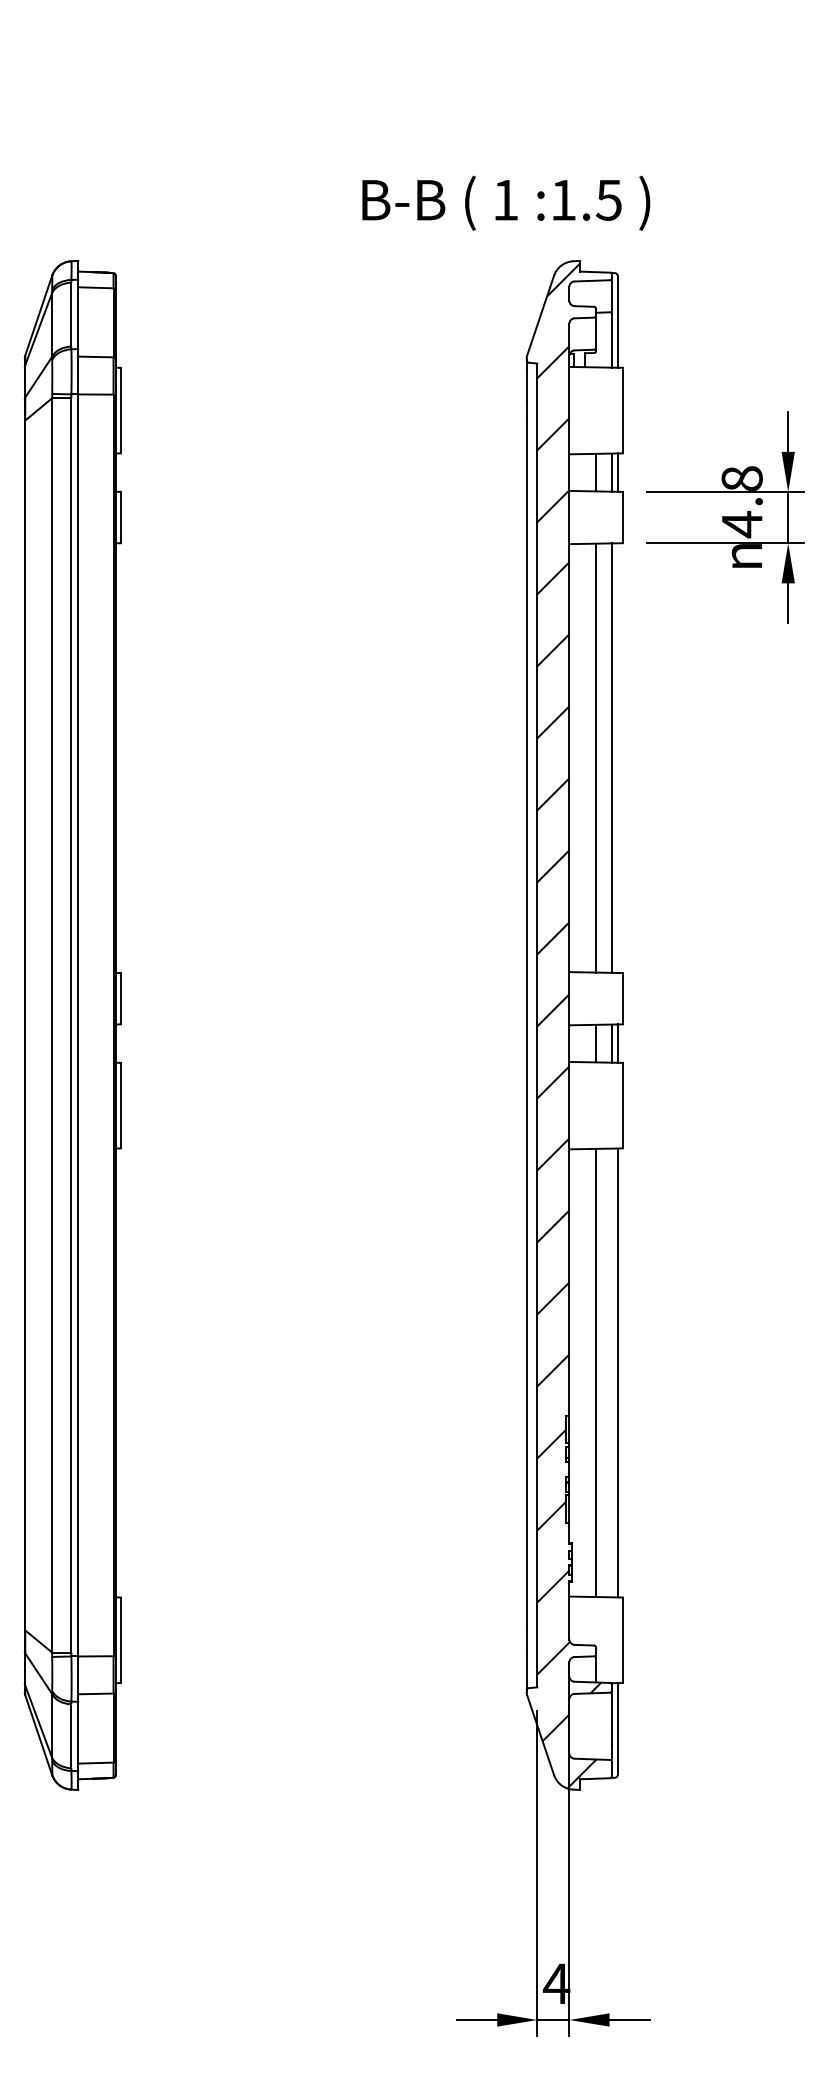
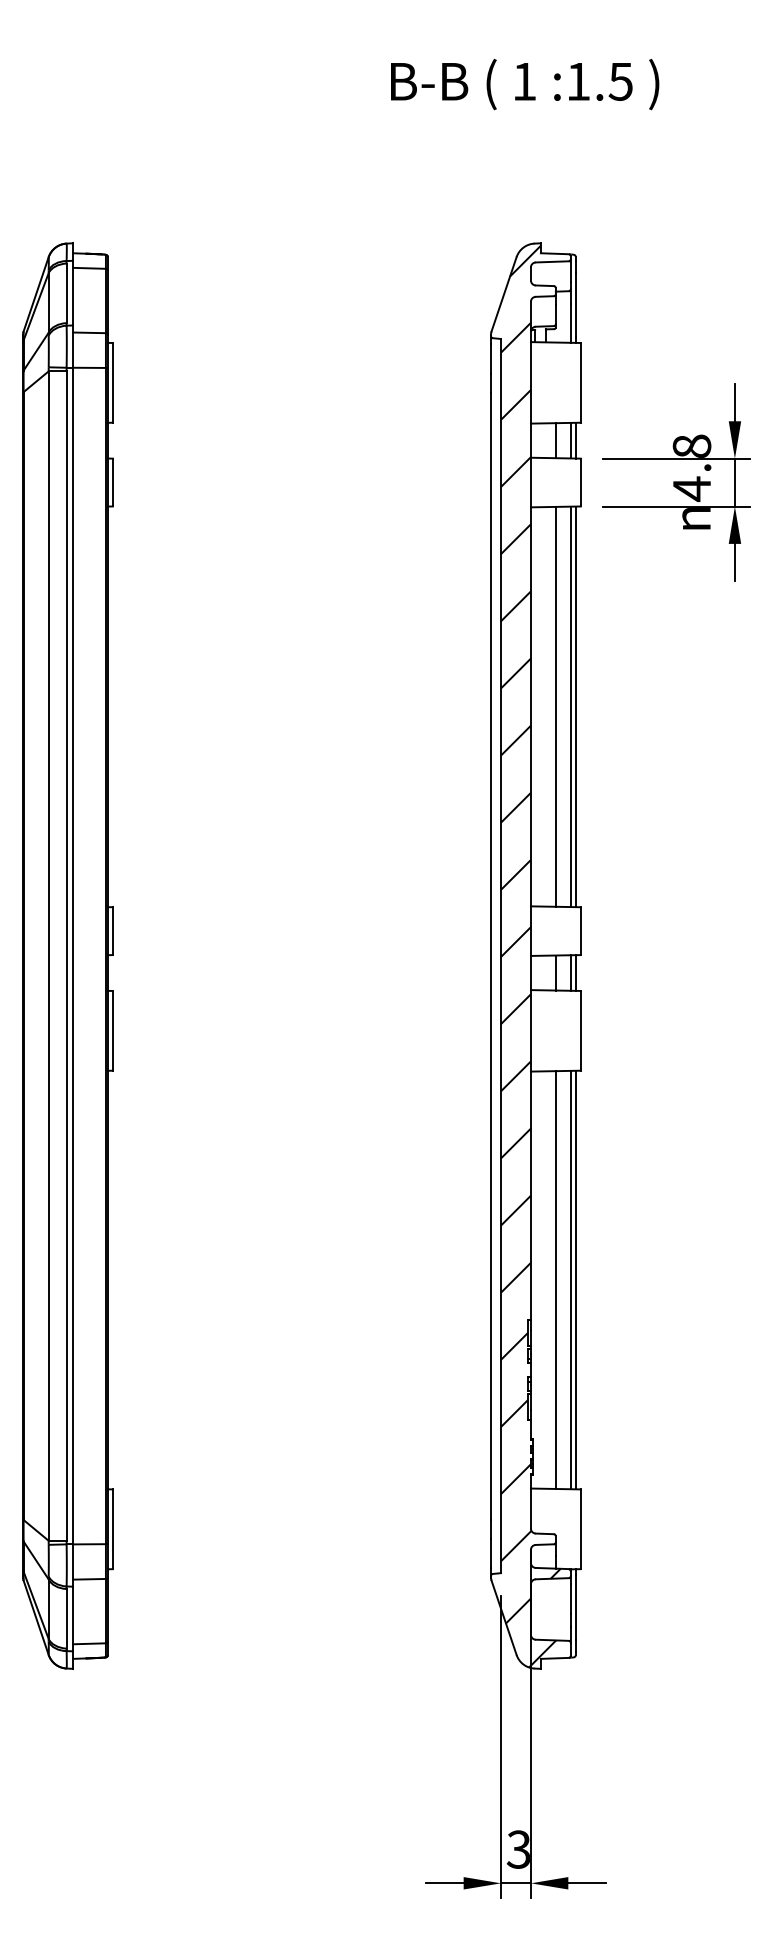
text: (506, 203) -> (525, 84), moved
line: (617, 757) -> (575, 706), added
line: (611, 1372) -> (570, 1279), added
text: (555, 1983) -> (517, 1849), 4 -> 3

